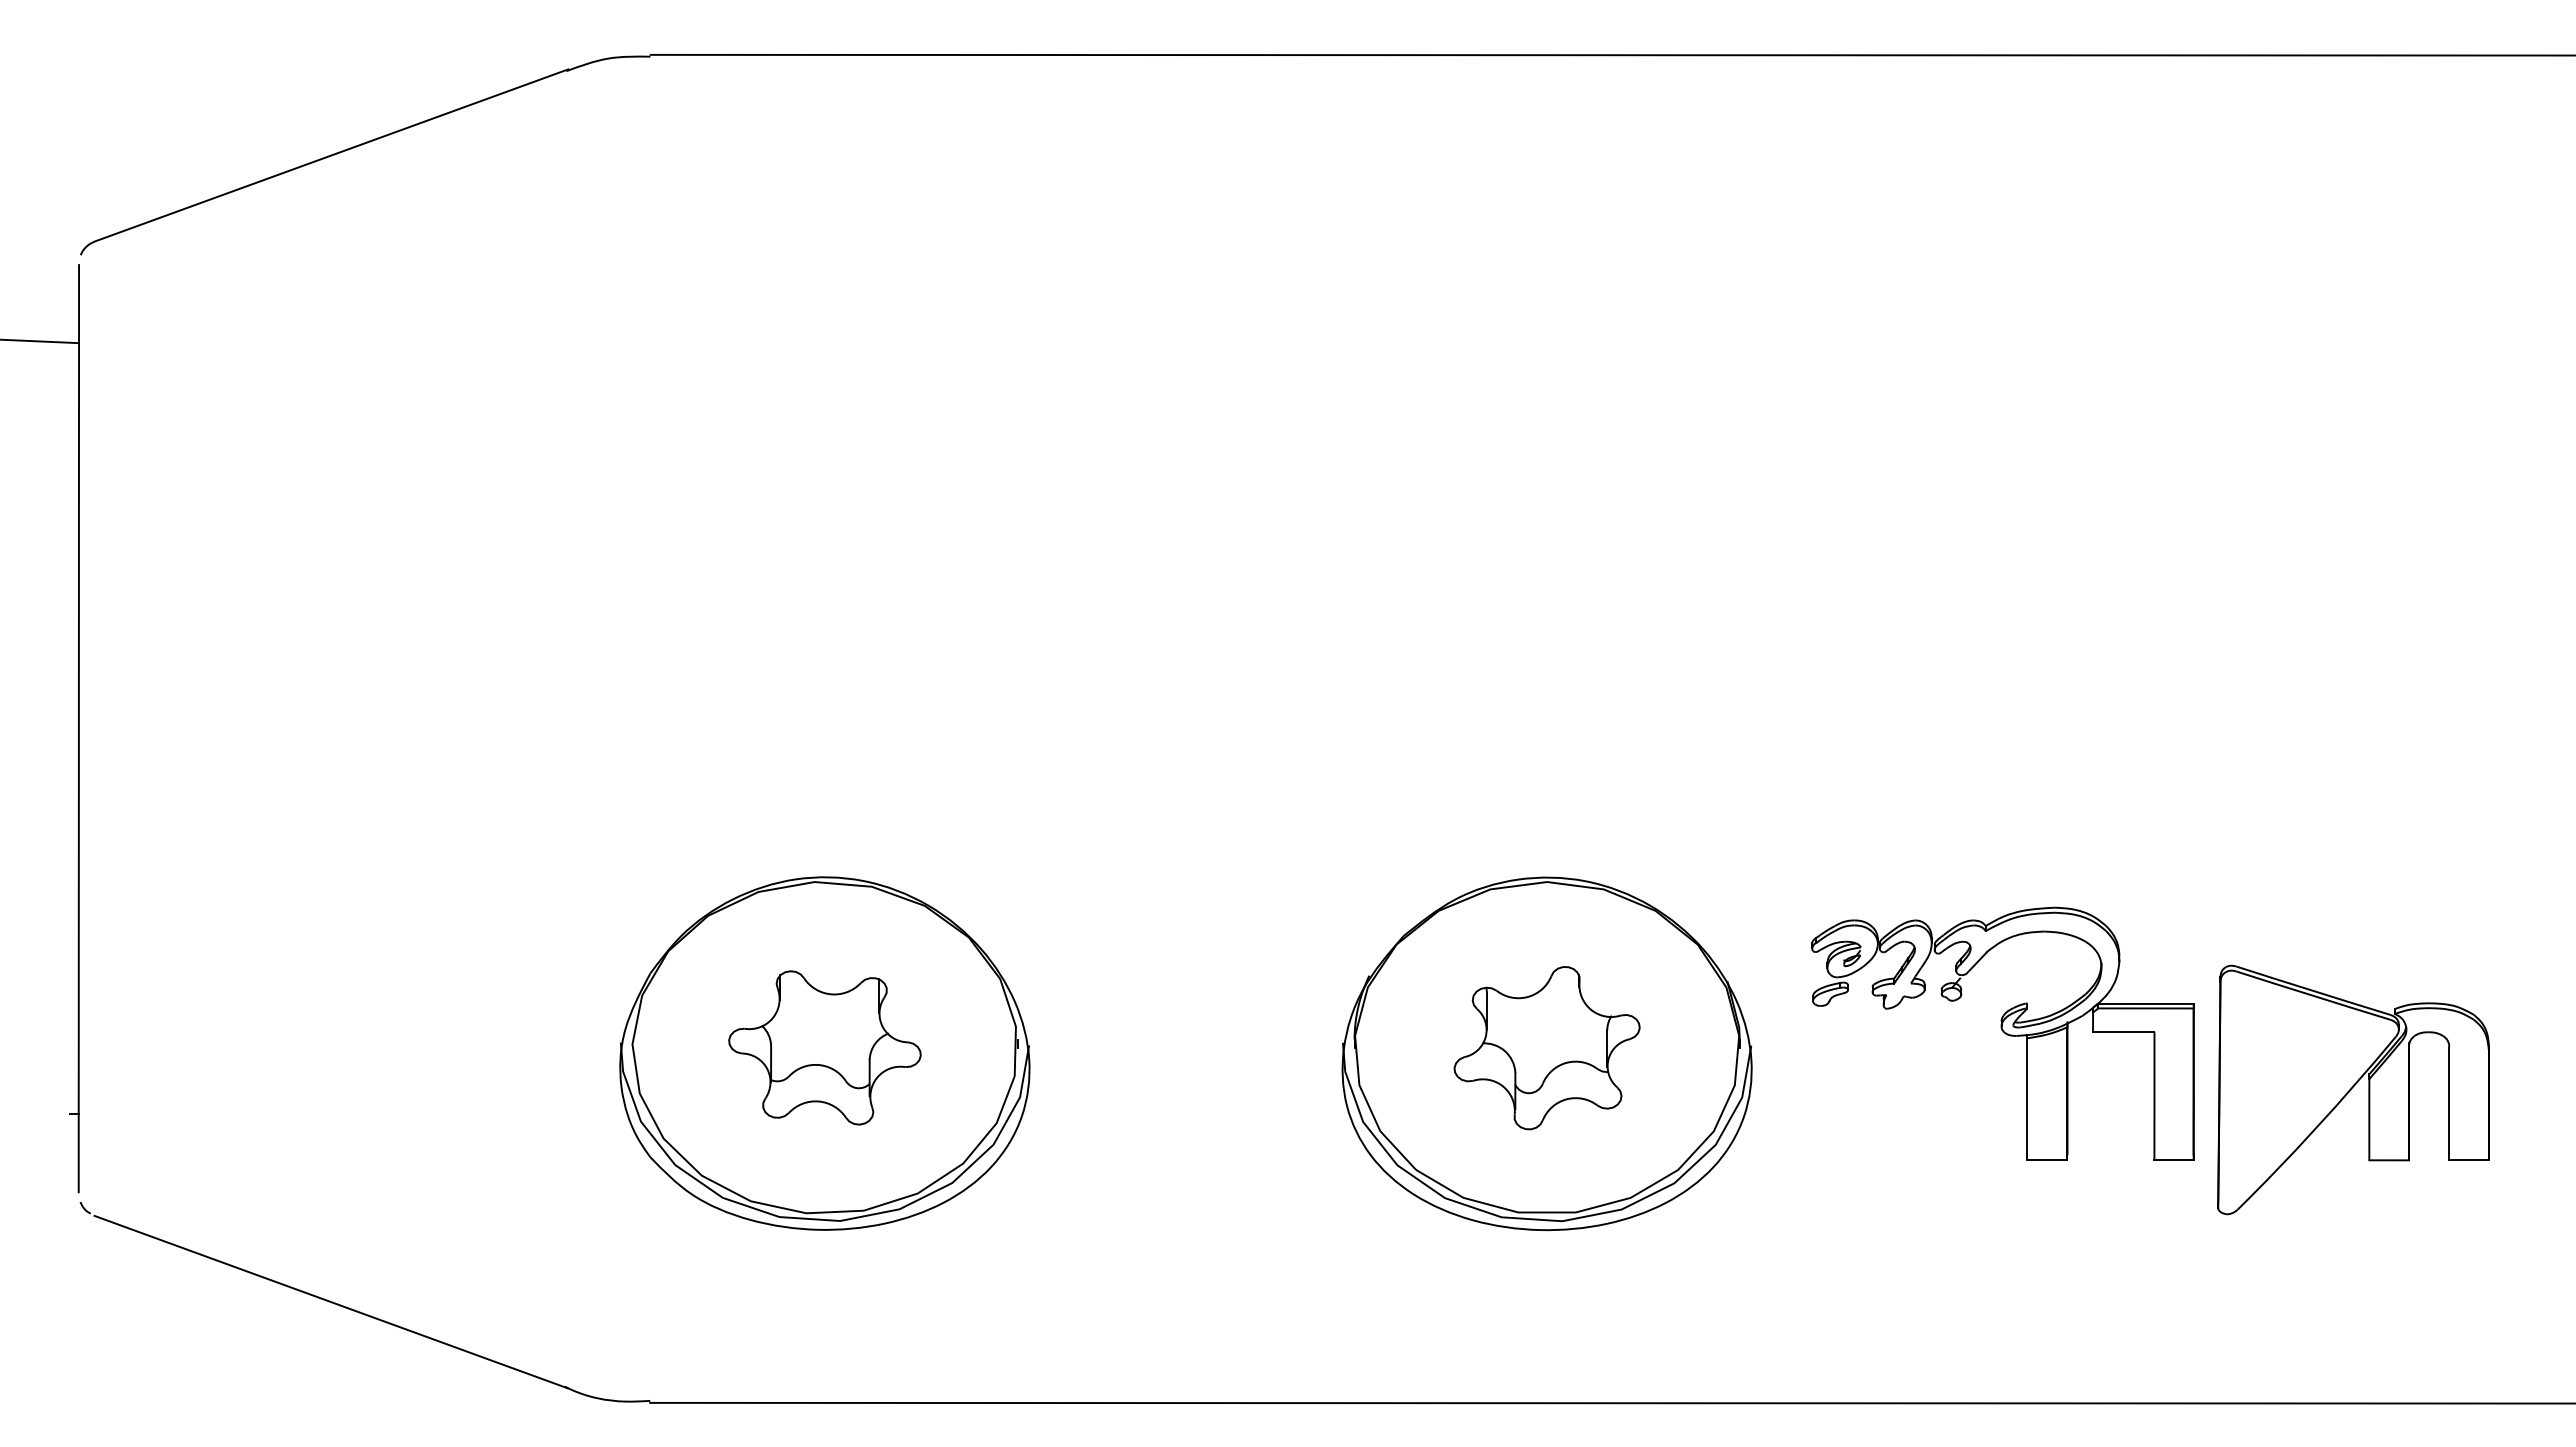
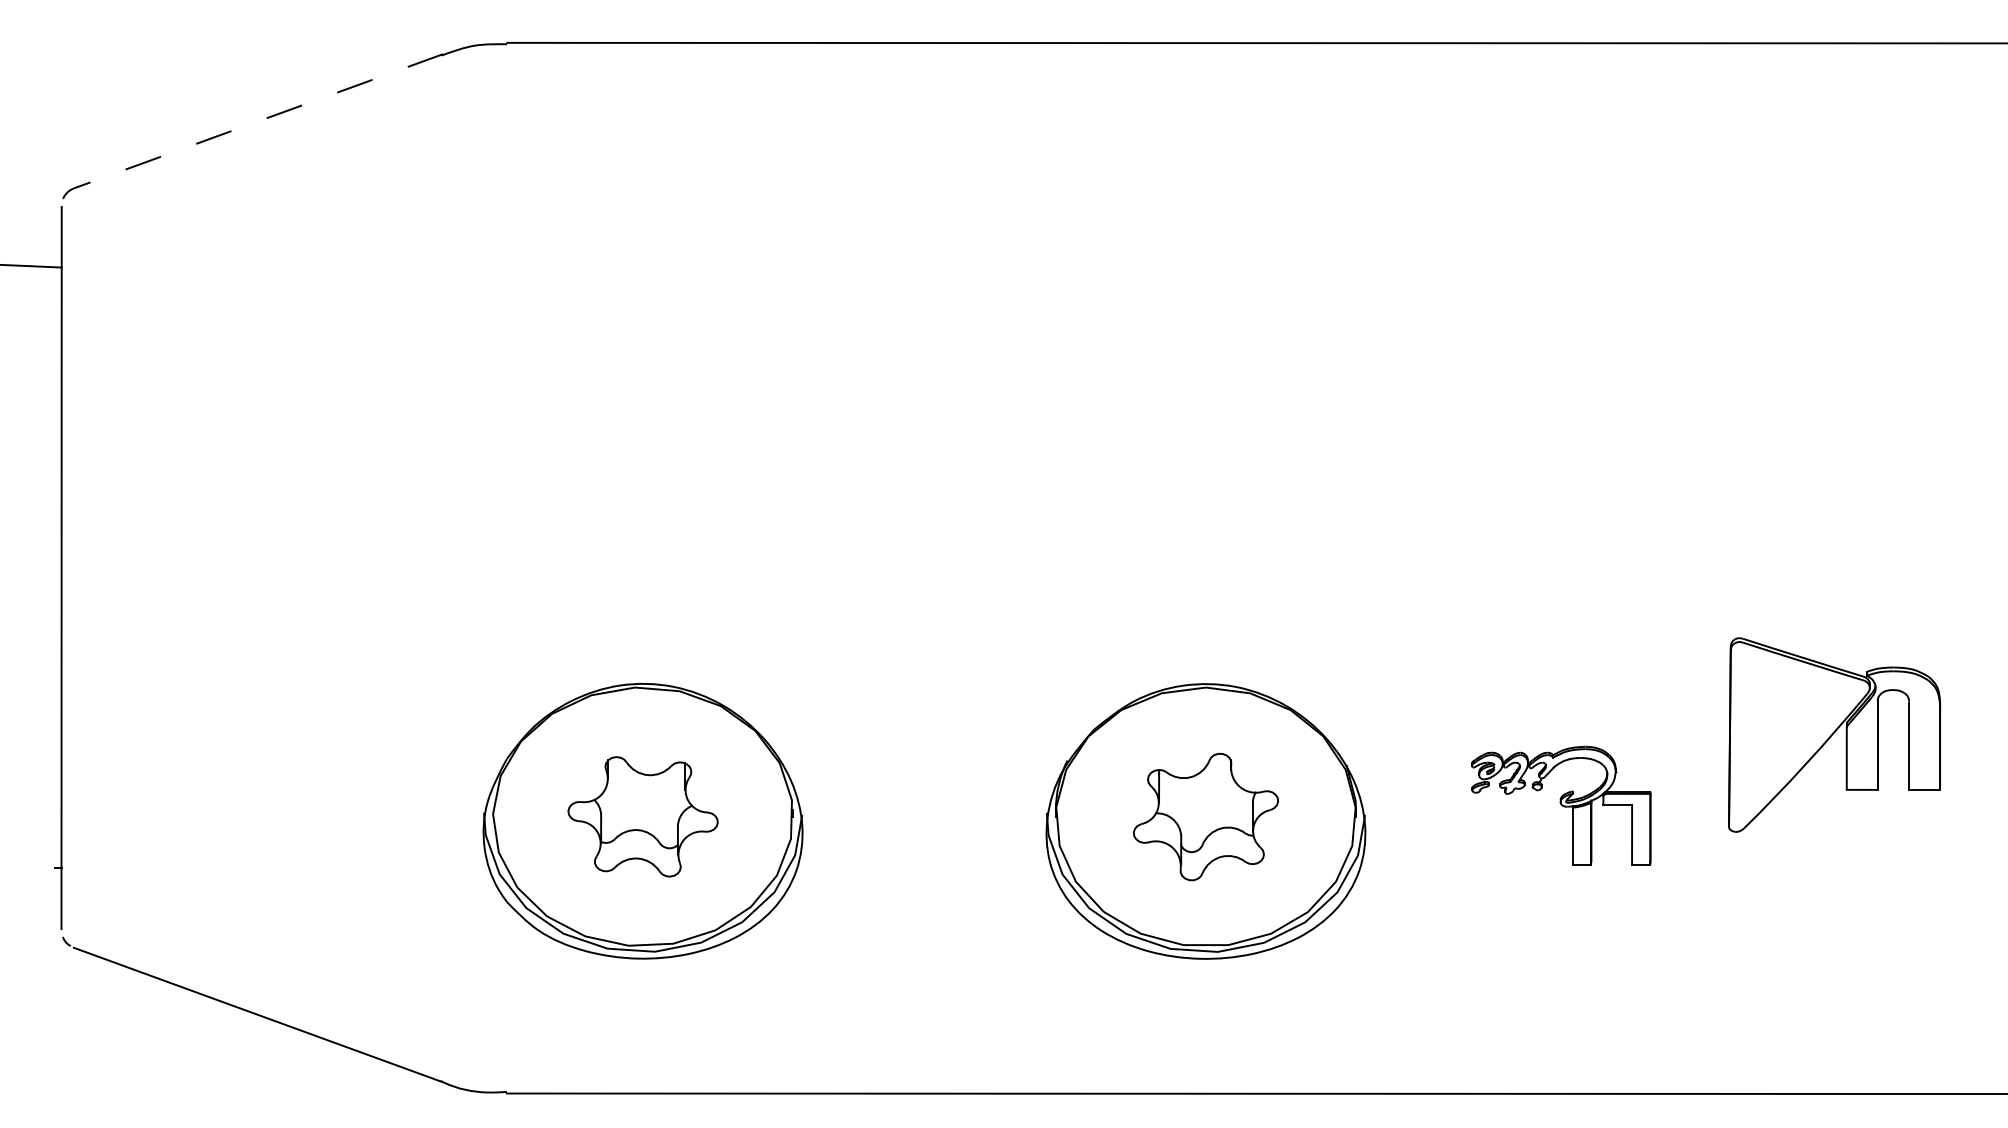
line: (331, 155) -> (258, 121), solid -> dashed
part: (2002, 1033) -> (1560, 805), size x0.6
part: (2353, 1089) -> (1834, 734), moved

